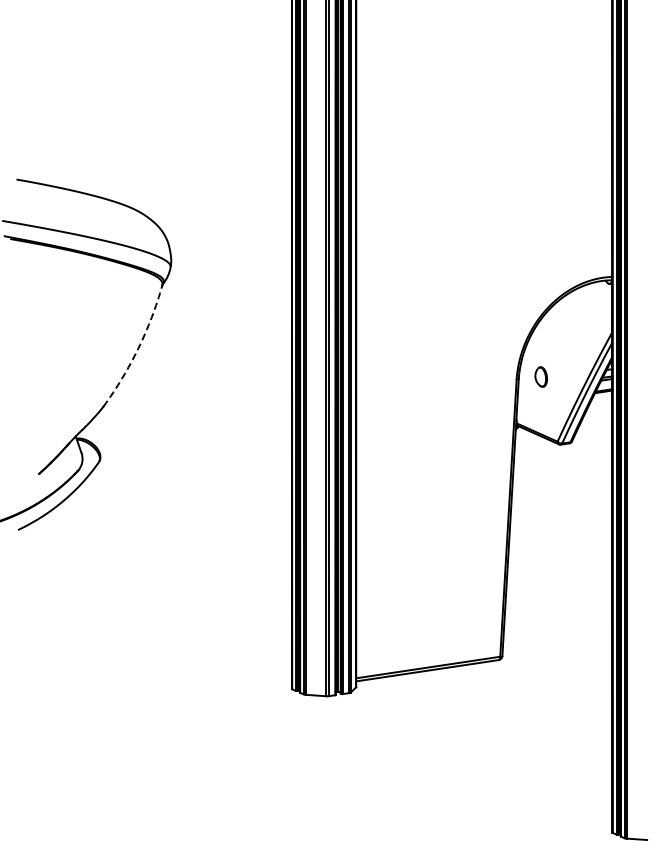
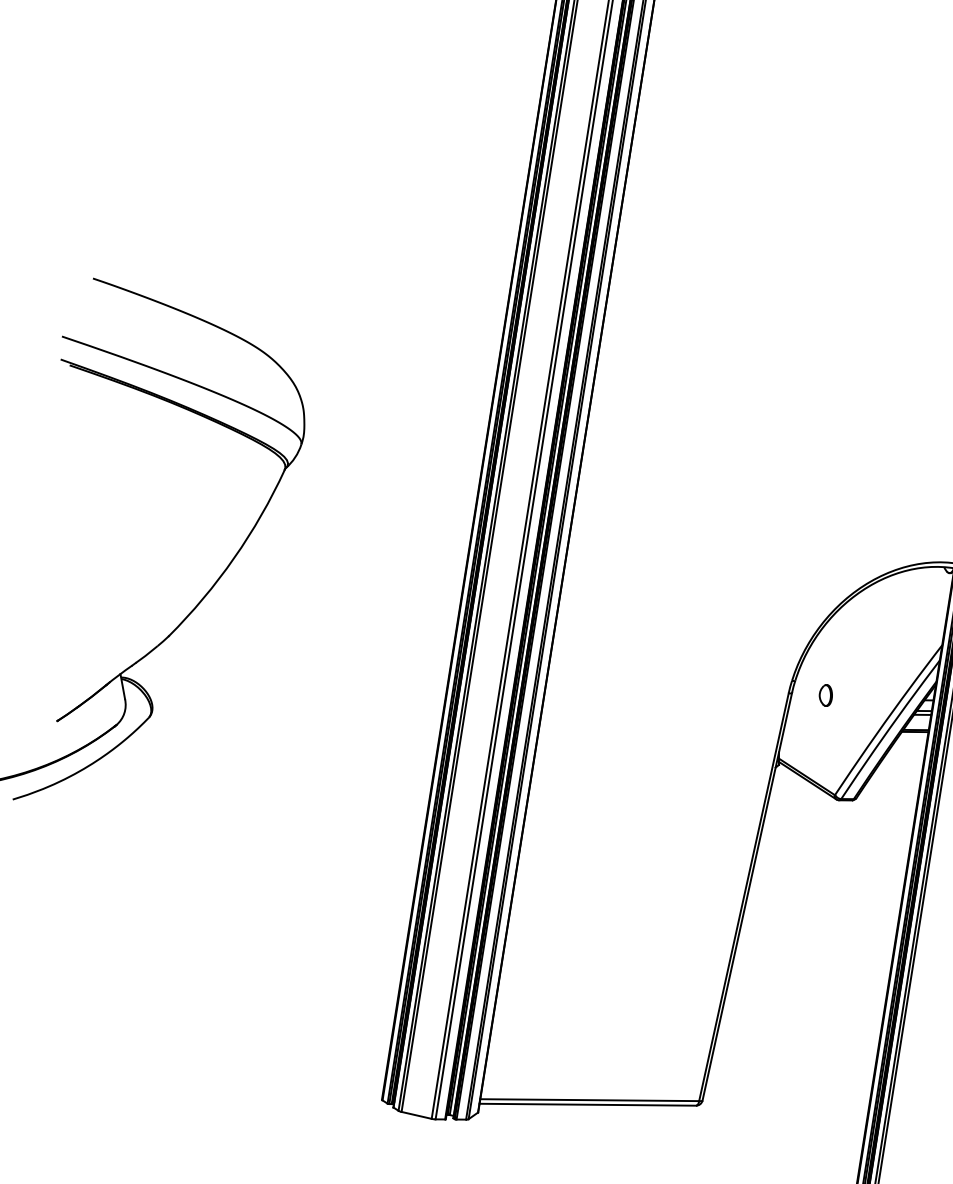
arc: (138, 348) -> (234, 558), dashed -> solid
part: (541, 377) -> (826, 696), size x0.71

